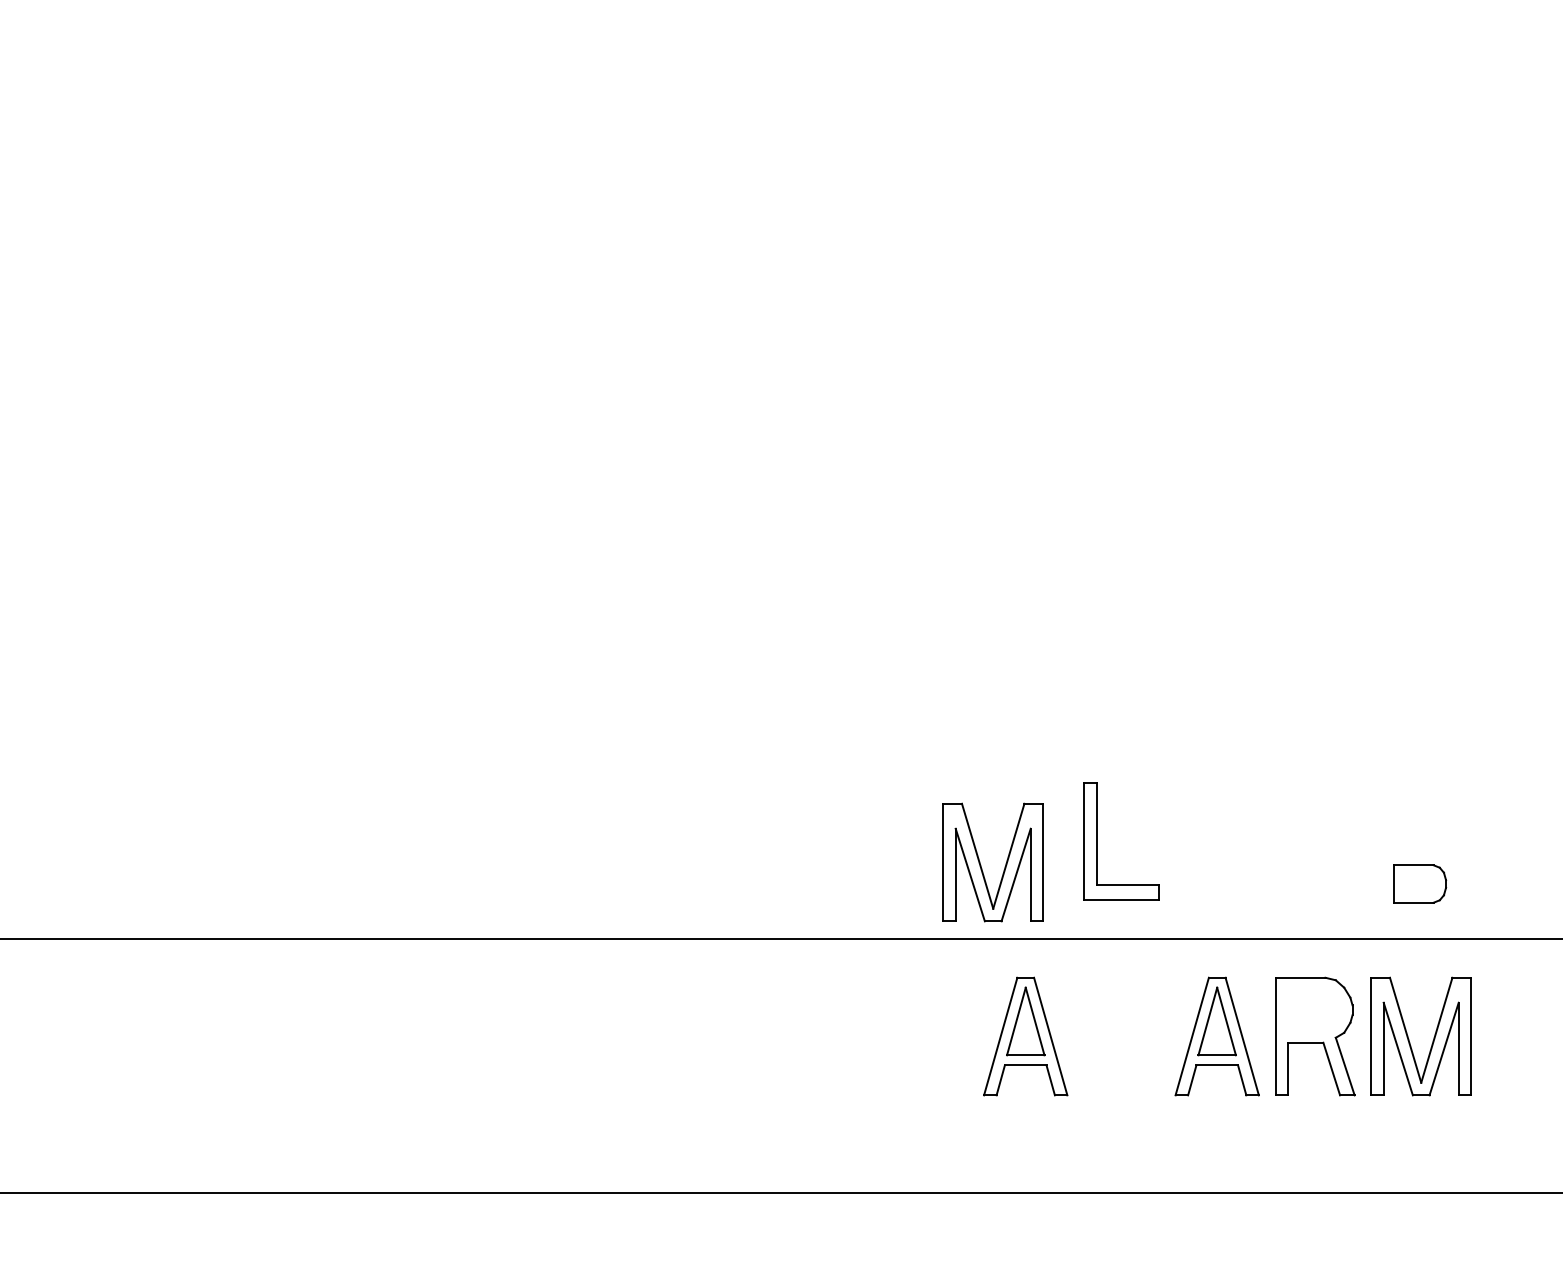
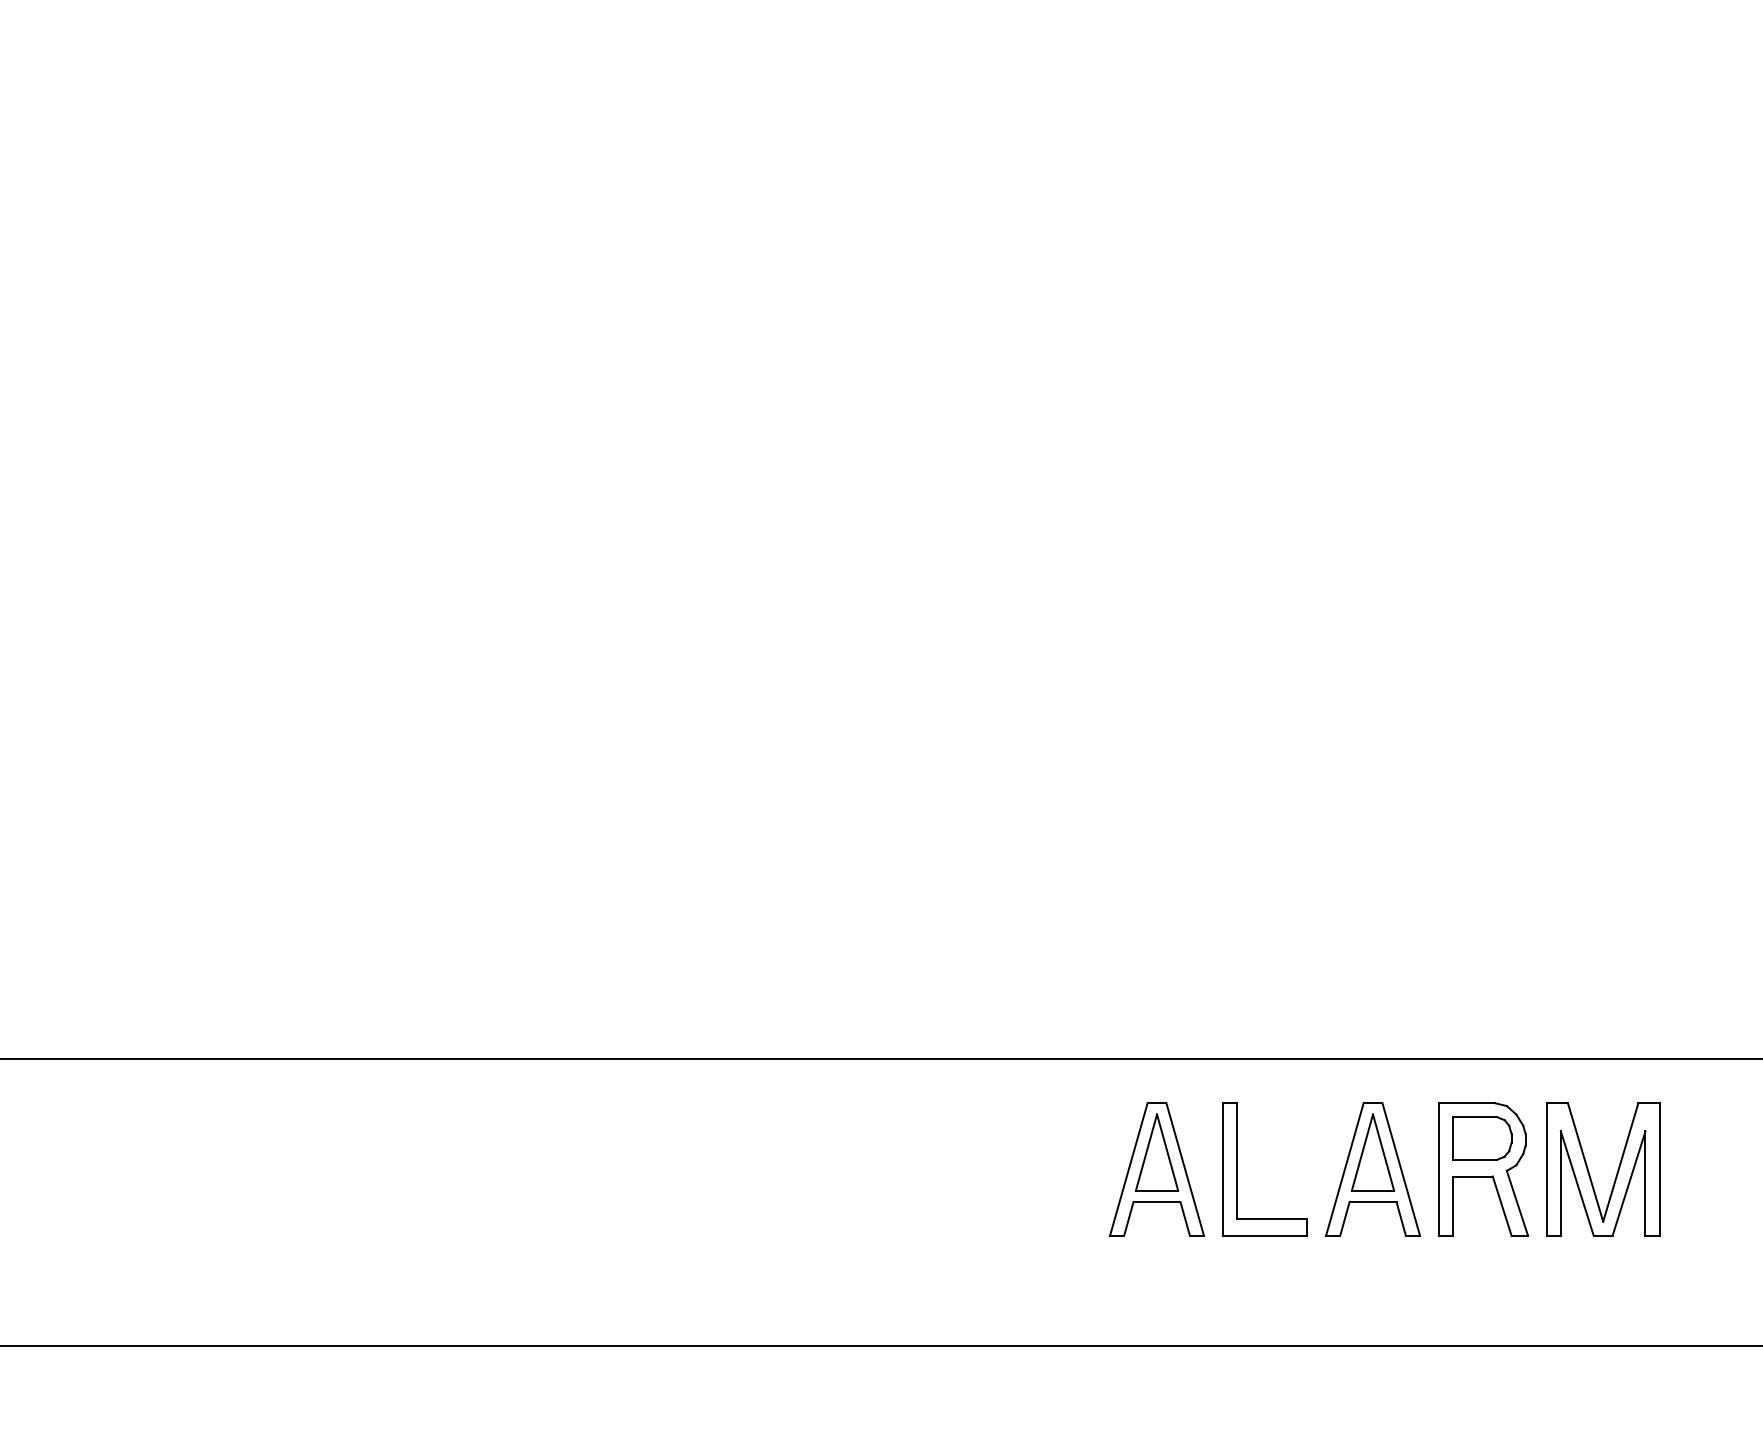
part: (1097, 841) -> (1237, 1169), moved
part: (981, 865) -> (1107, 976), removed
part: (1420, 883) -> (1482, 1137), moved

